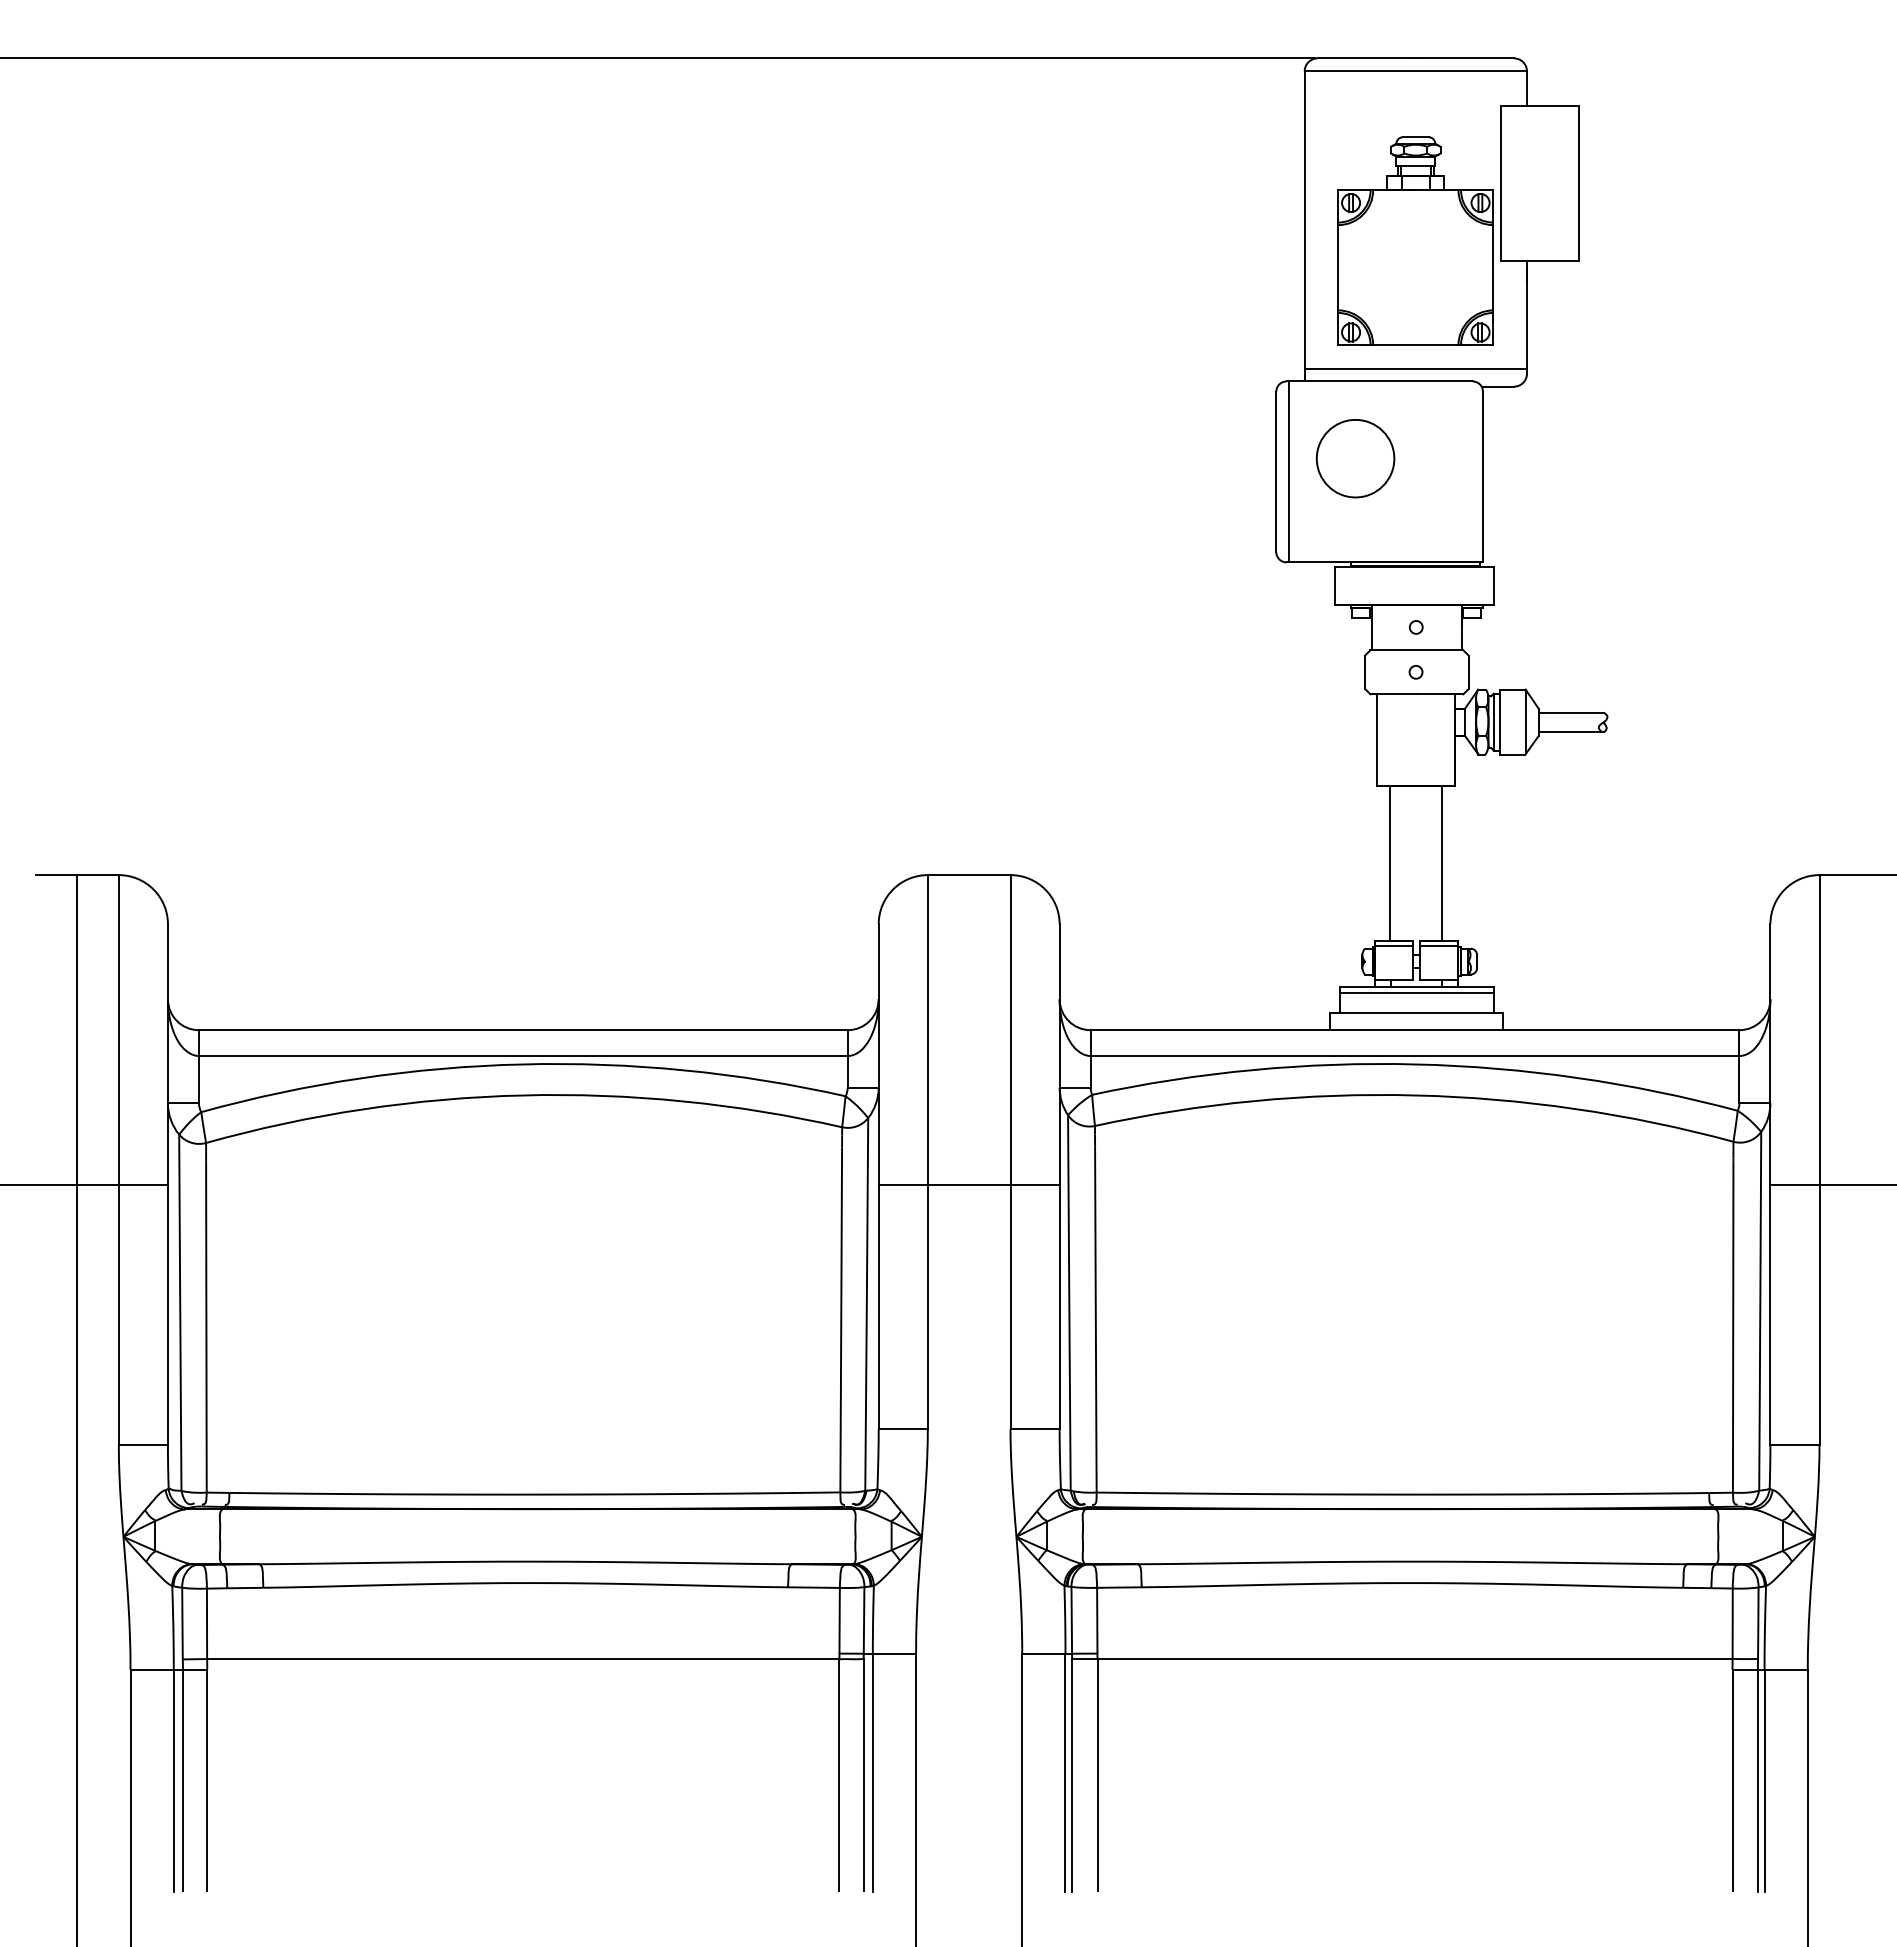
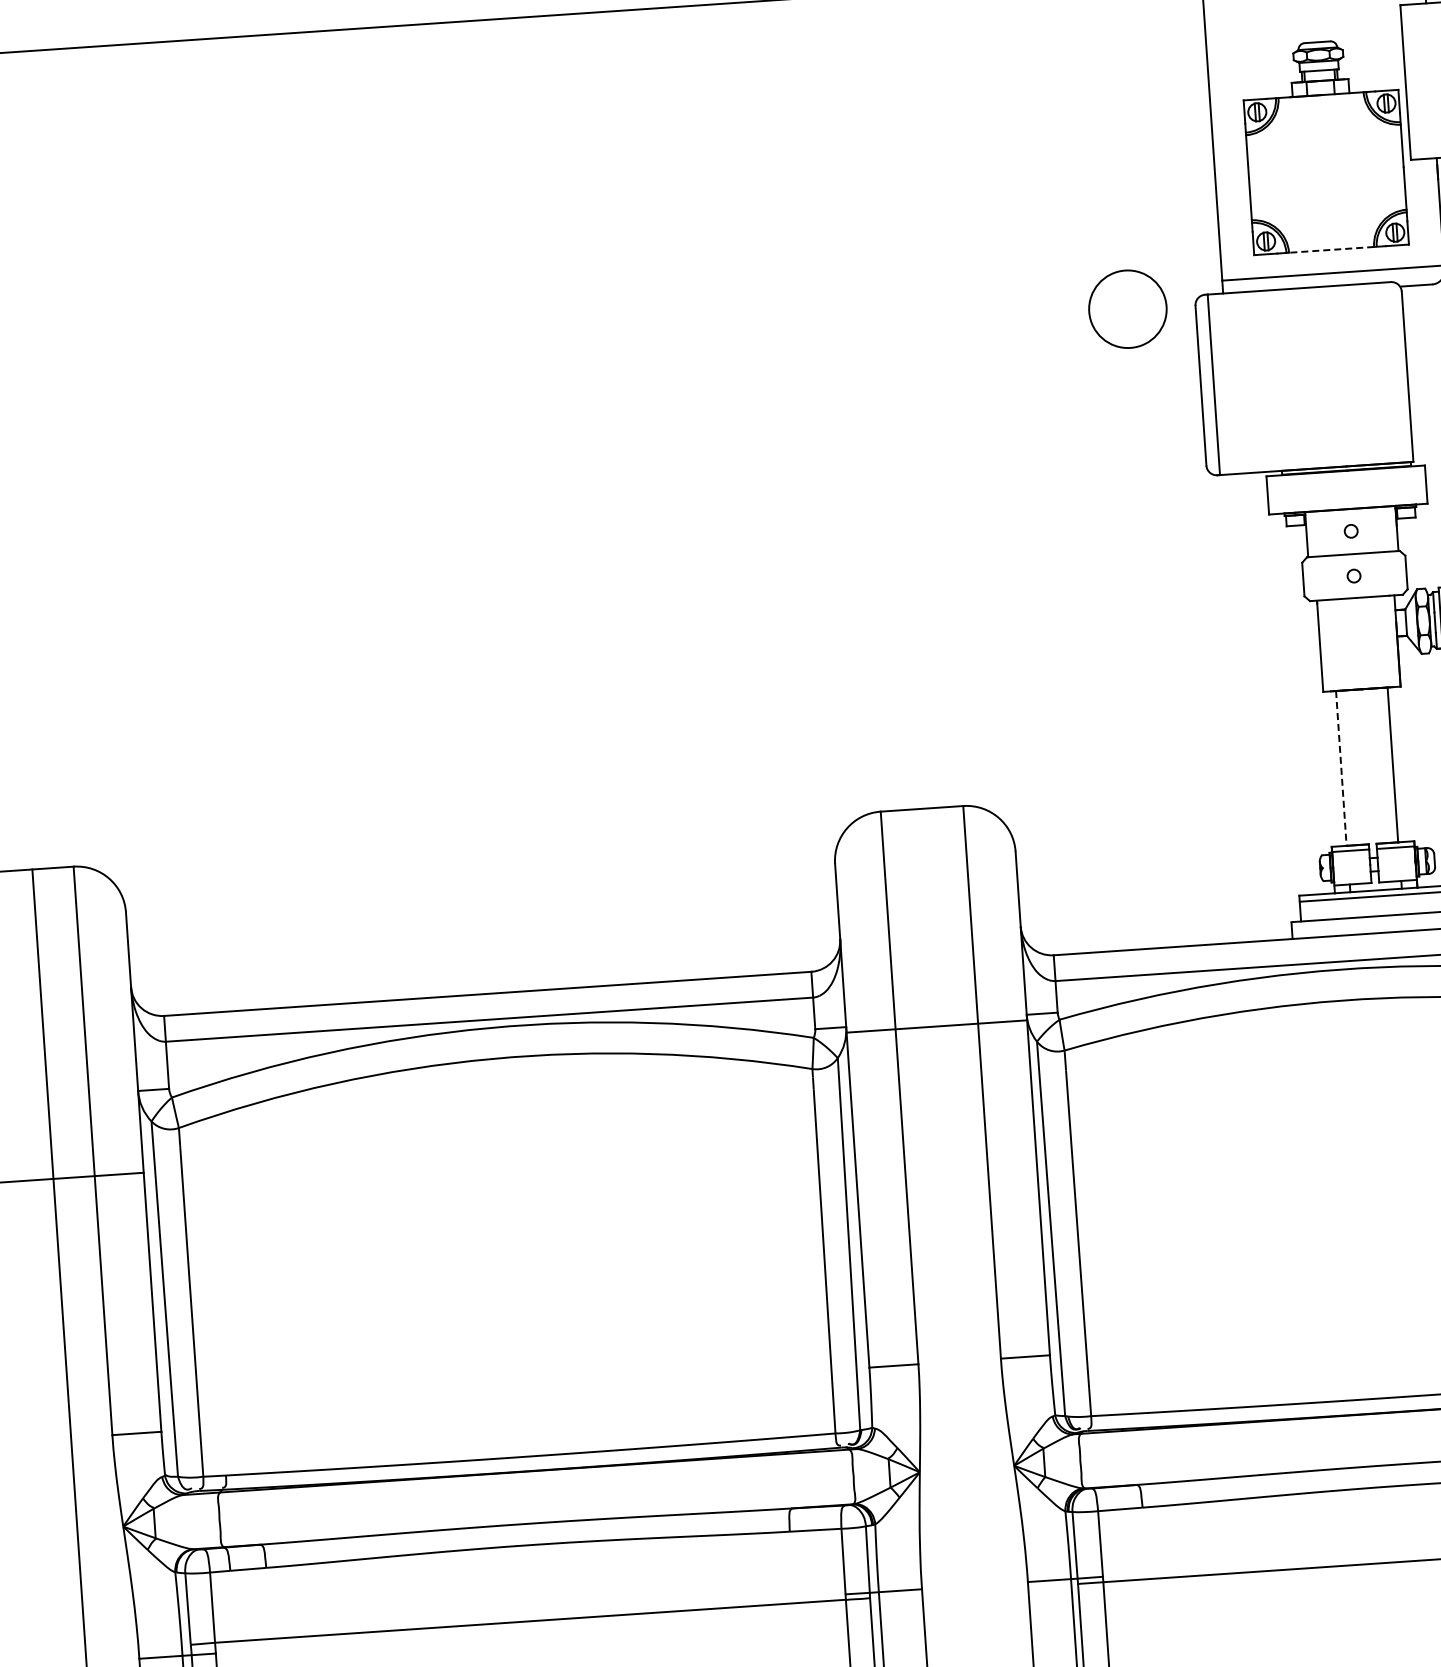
line: (1415, 345) -> (1331, 250), solid -> dashed
circle: (1355, 458) -> (1127, 309), moved
line: (1390, 863) -> (1341, 768), solid -> dashed
line: (968, 1185) -> (936, 1026), moved

